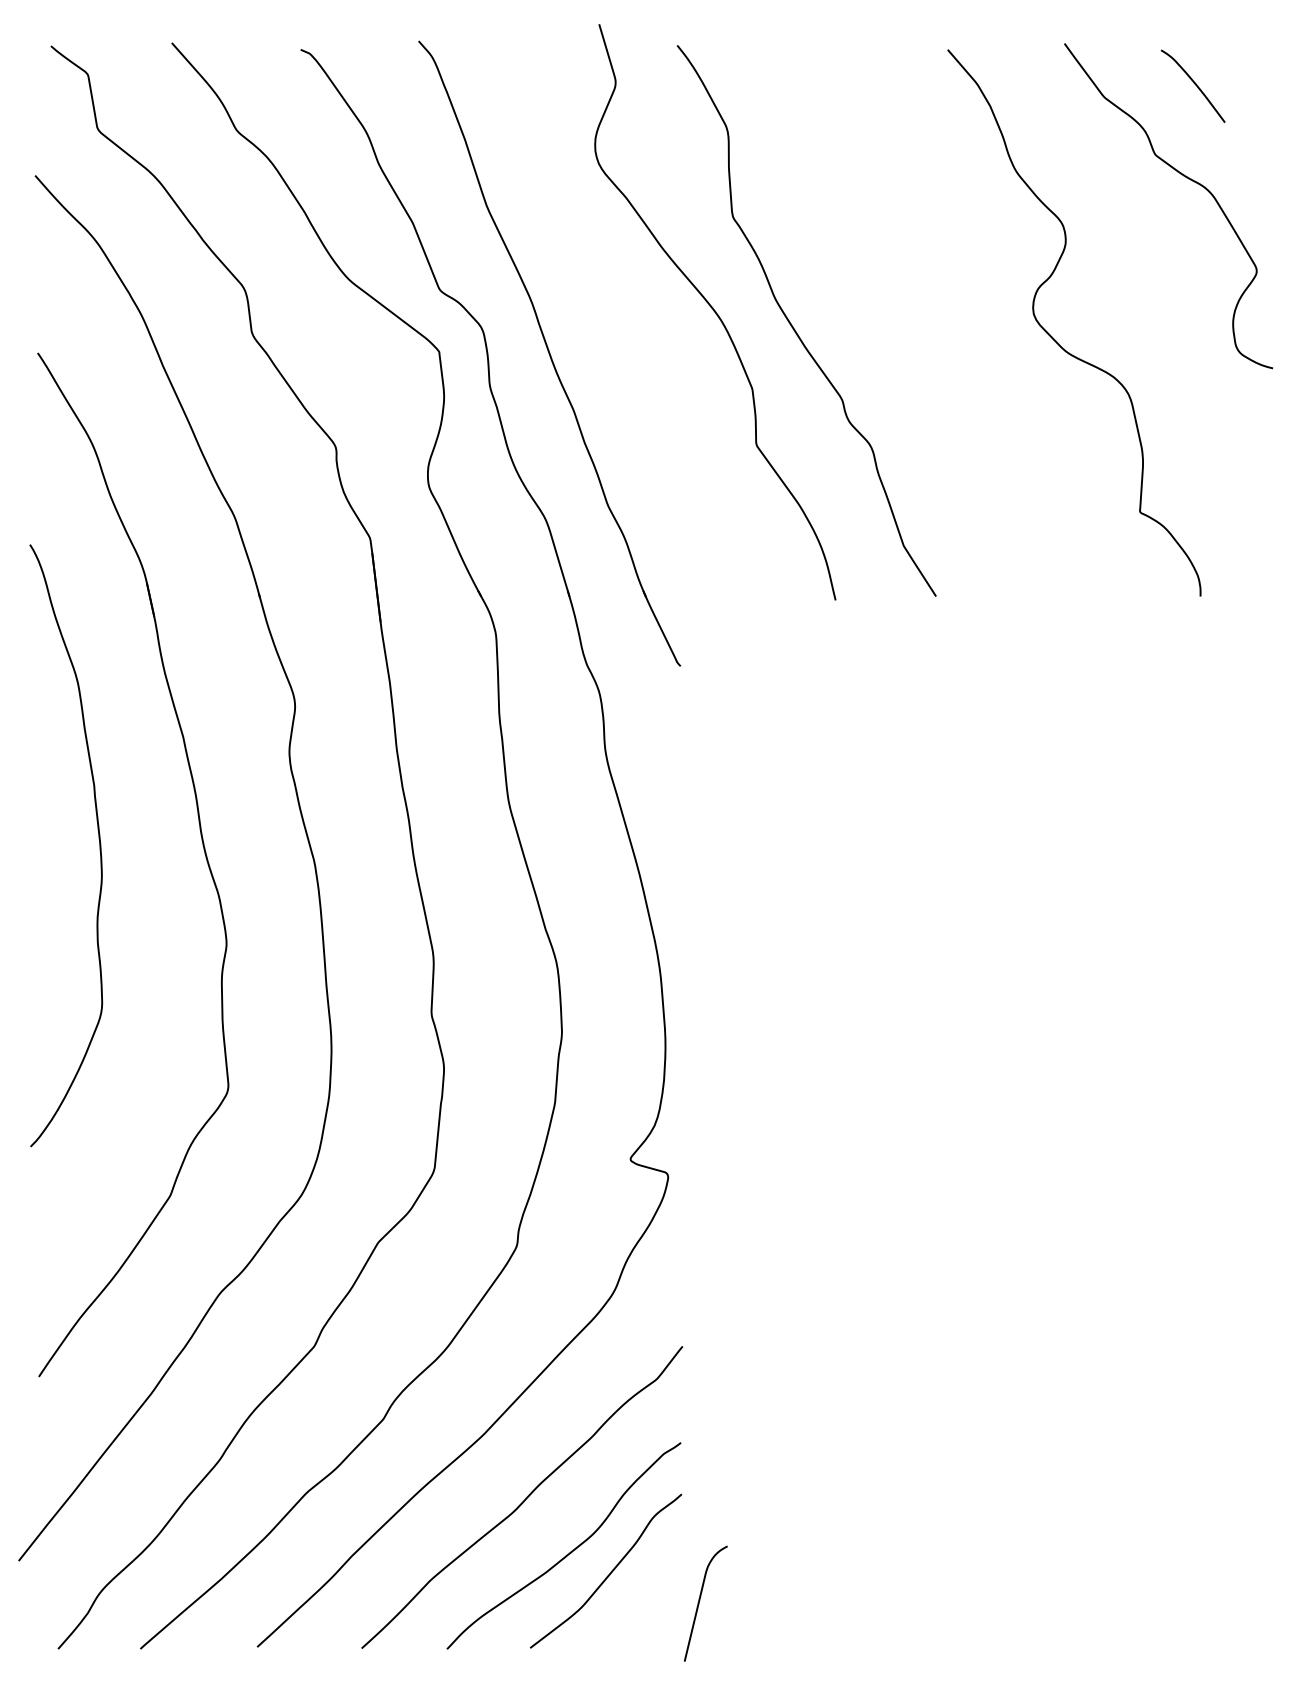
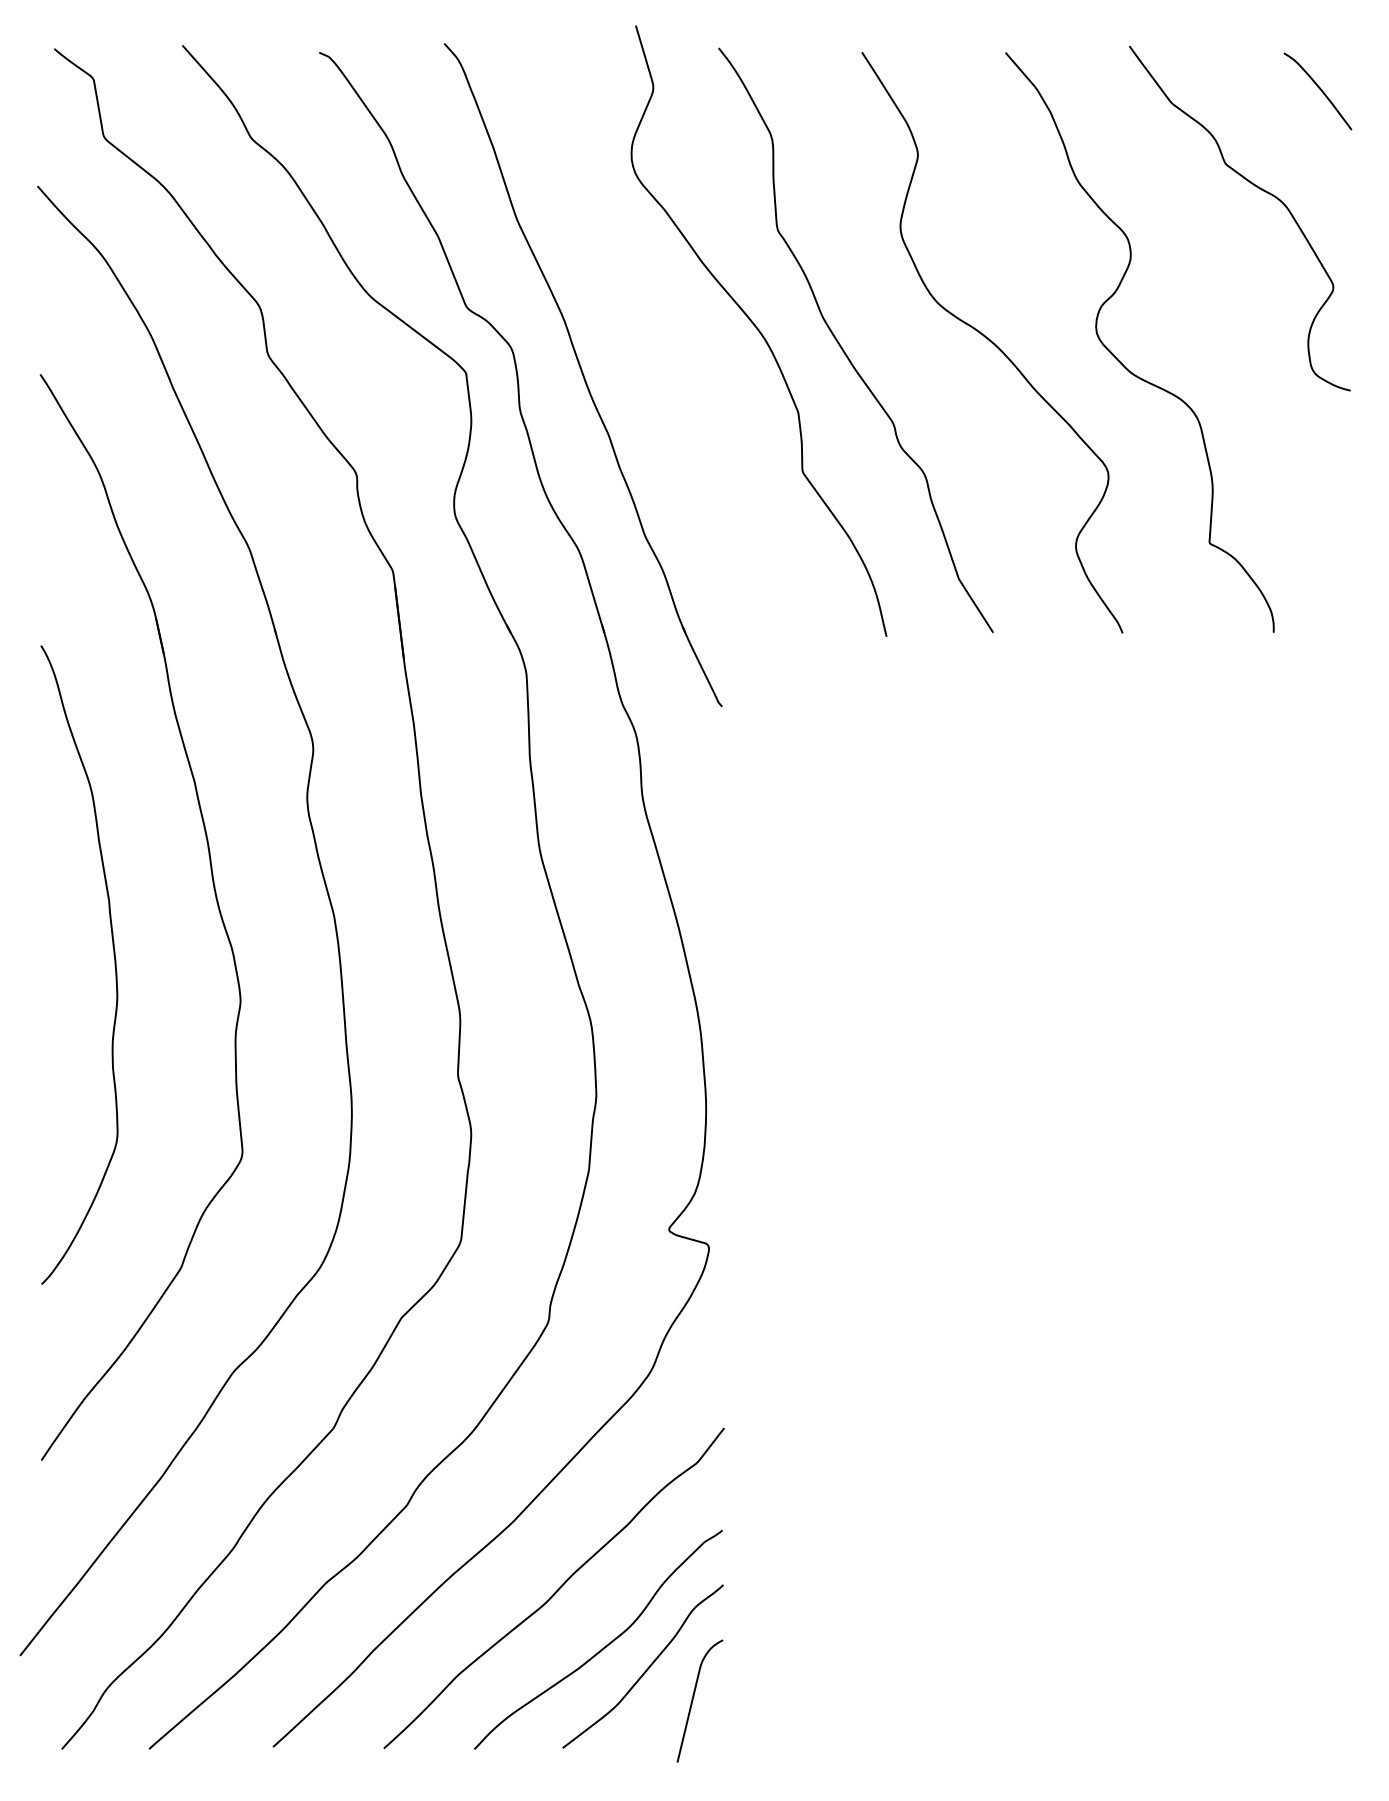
curve: (1194, 84) -> (1319, 89), moved
curve: (935, 322) -> (992, 342), added
curve: (99, 845) -> (114, 964), moved
curve: (699, 1603) -> (693, 1700), moved

